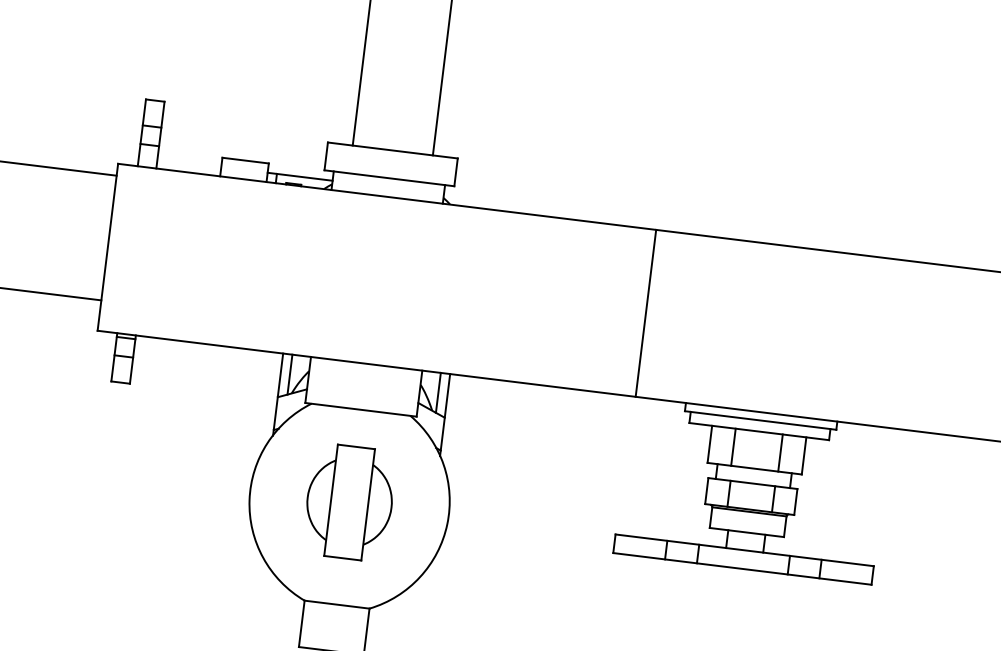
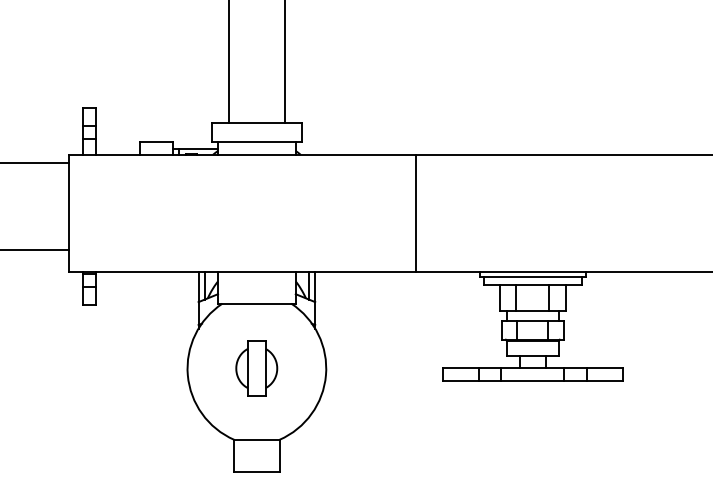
line: (645, 313) -> (415, 213), moved
part: (349, 502) -> (256, 368), size x0.7

